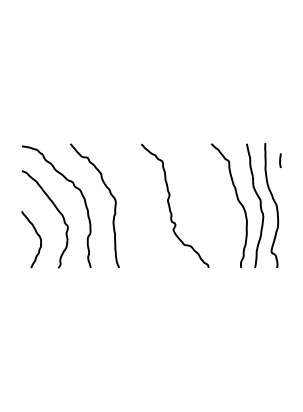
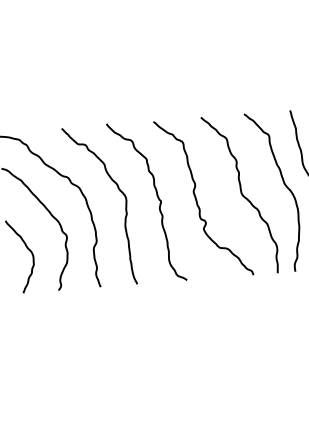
curve: (139, 203) -> (157, 198), added
curve: (203, 204) -> (240, 193), added

